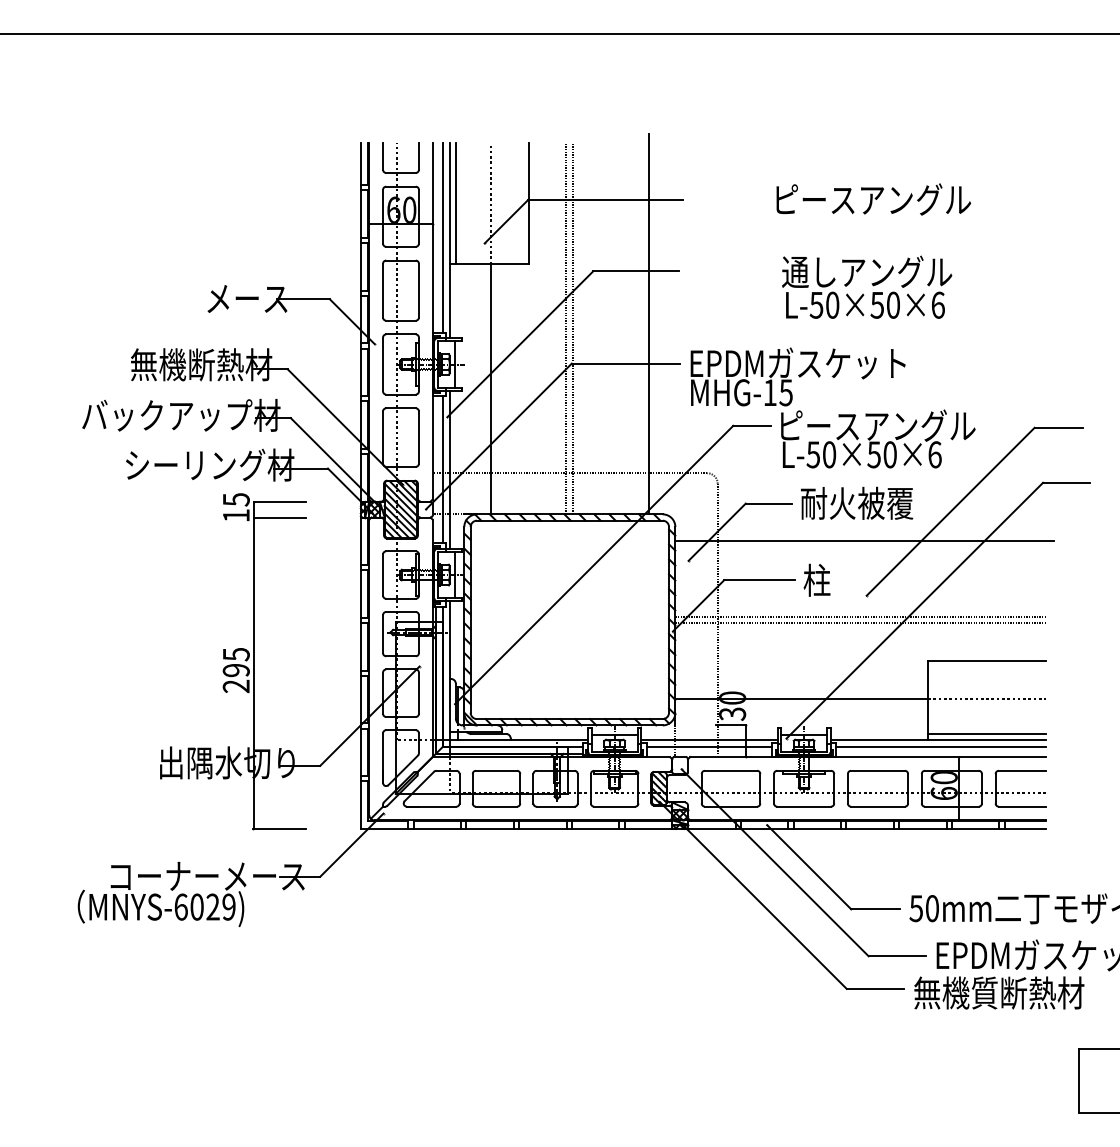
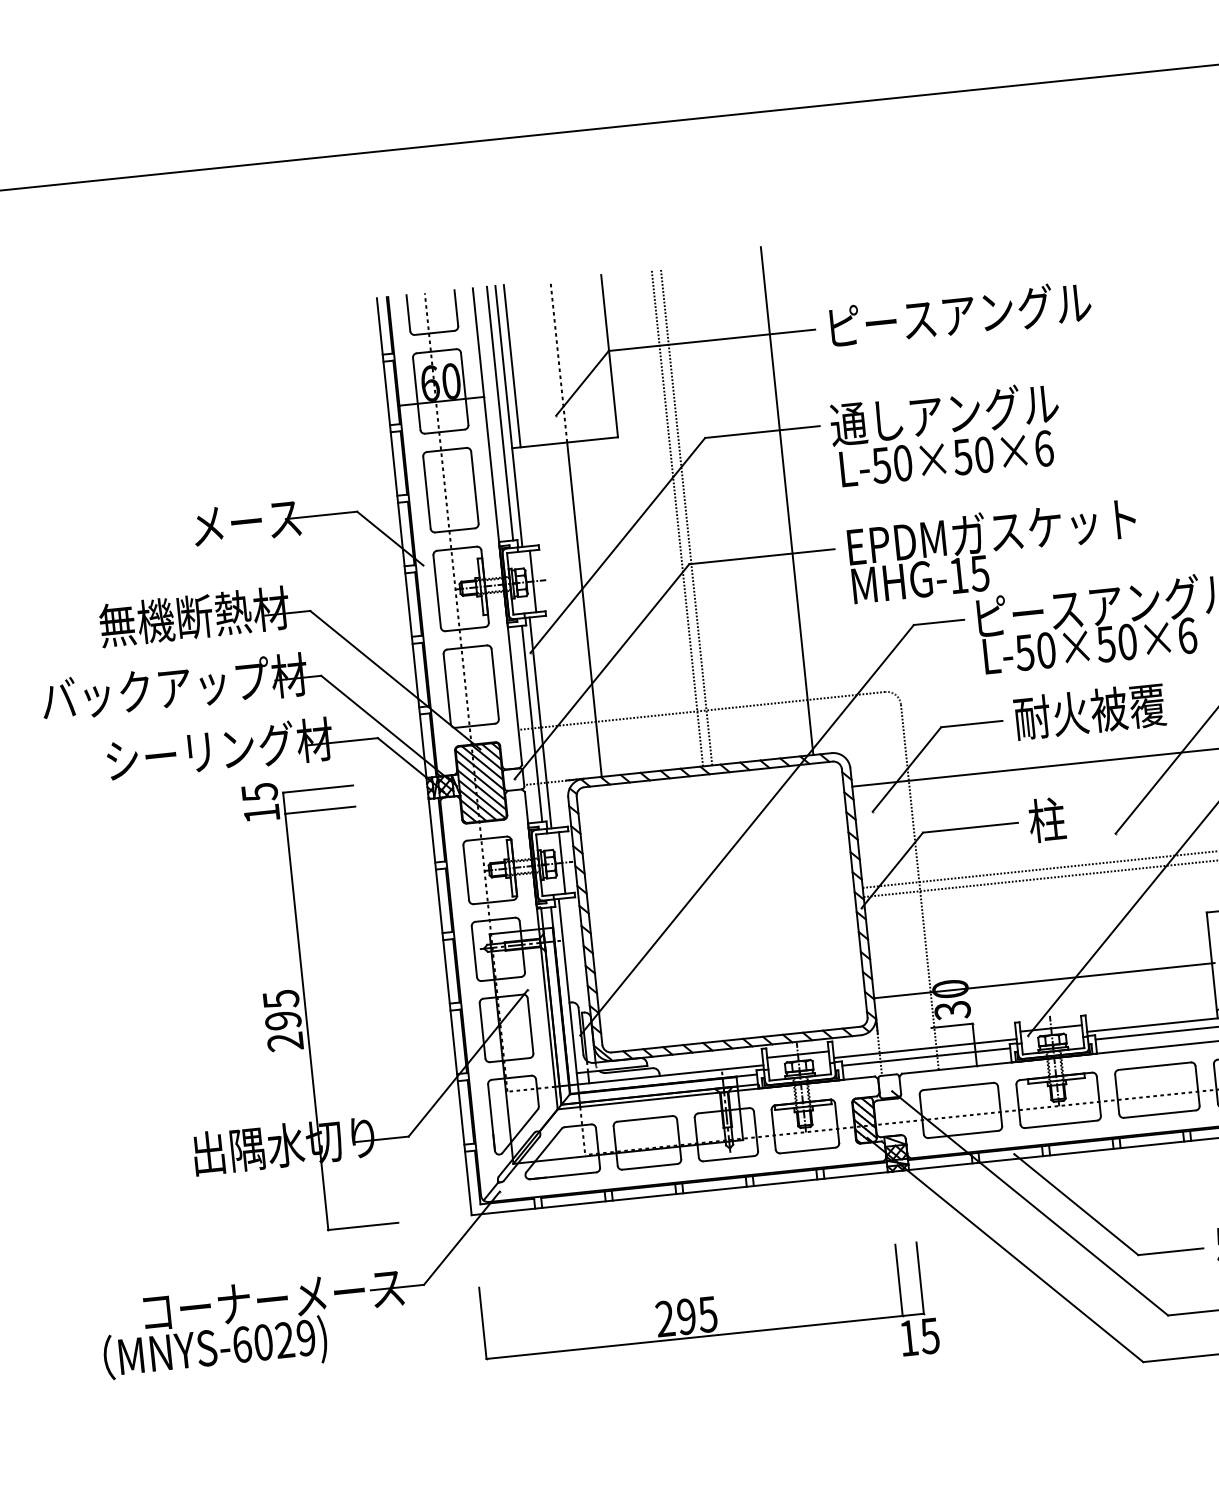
text: (873, 199) -> (960, 314), moved
text: (867, 286) -> (946, 433), moved
part: (528, 924) -> (708, 1319), added

